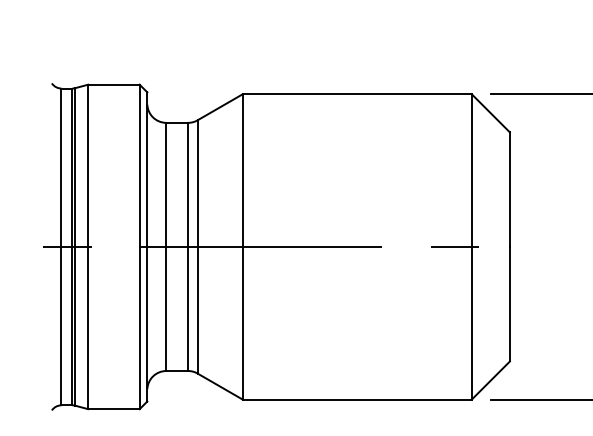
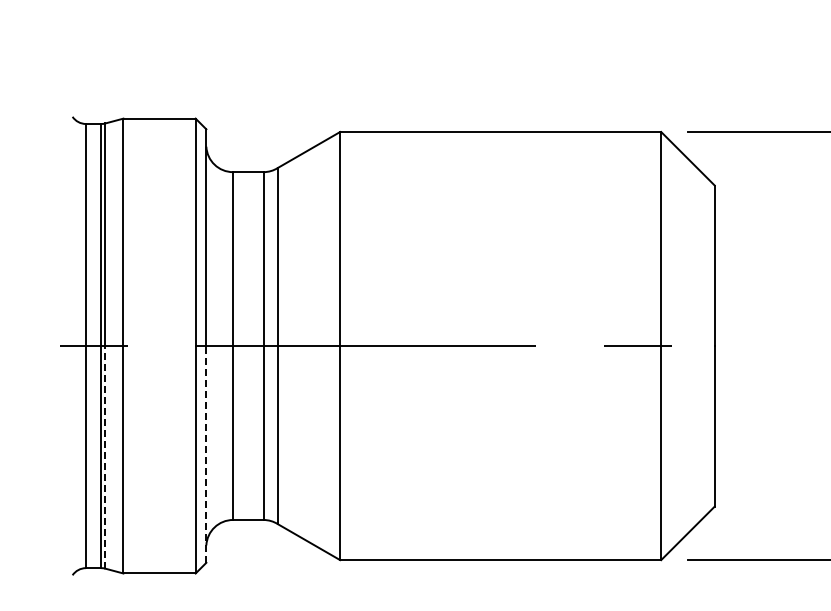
line: (147, 323) -> (206, 453), solid -> dashed
line: (75, 325) -> (105, 456), solid -> dashed

